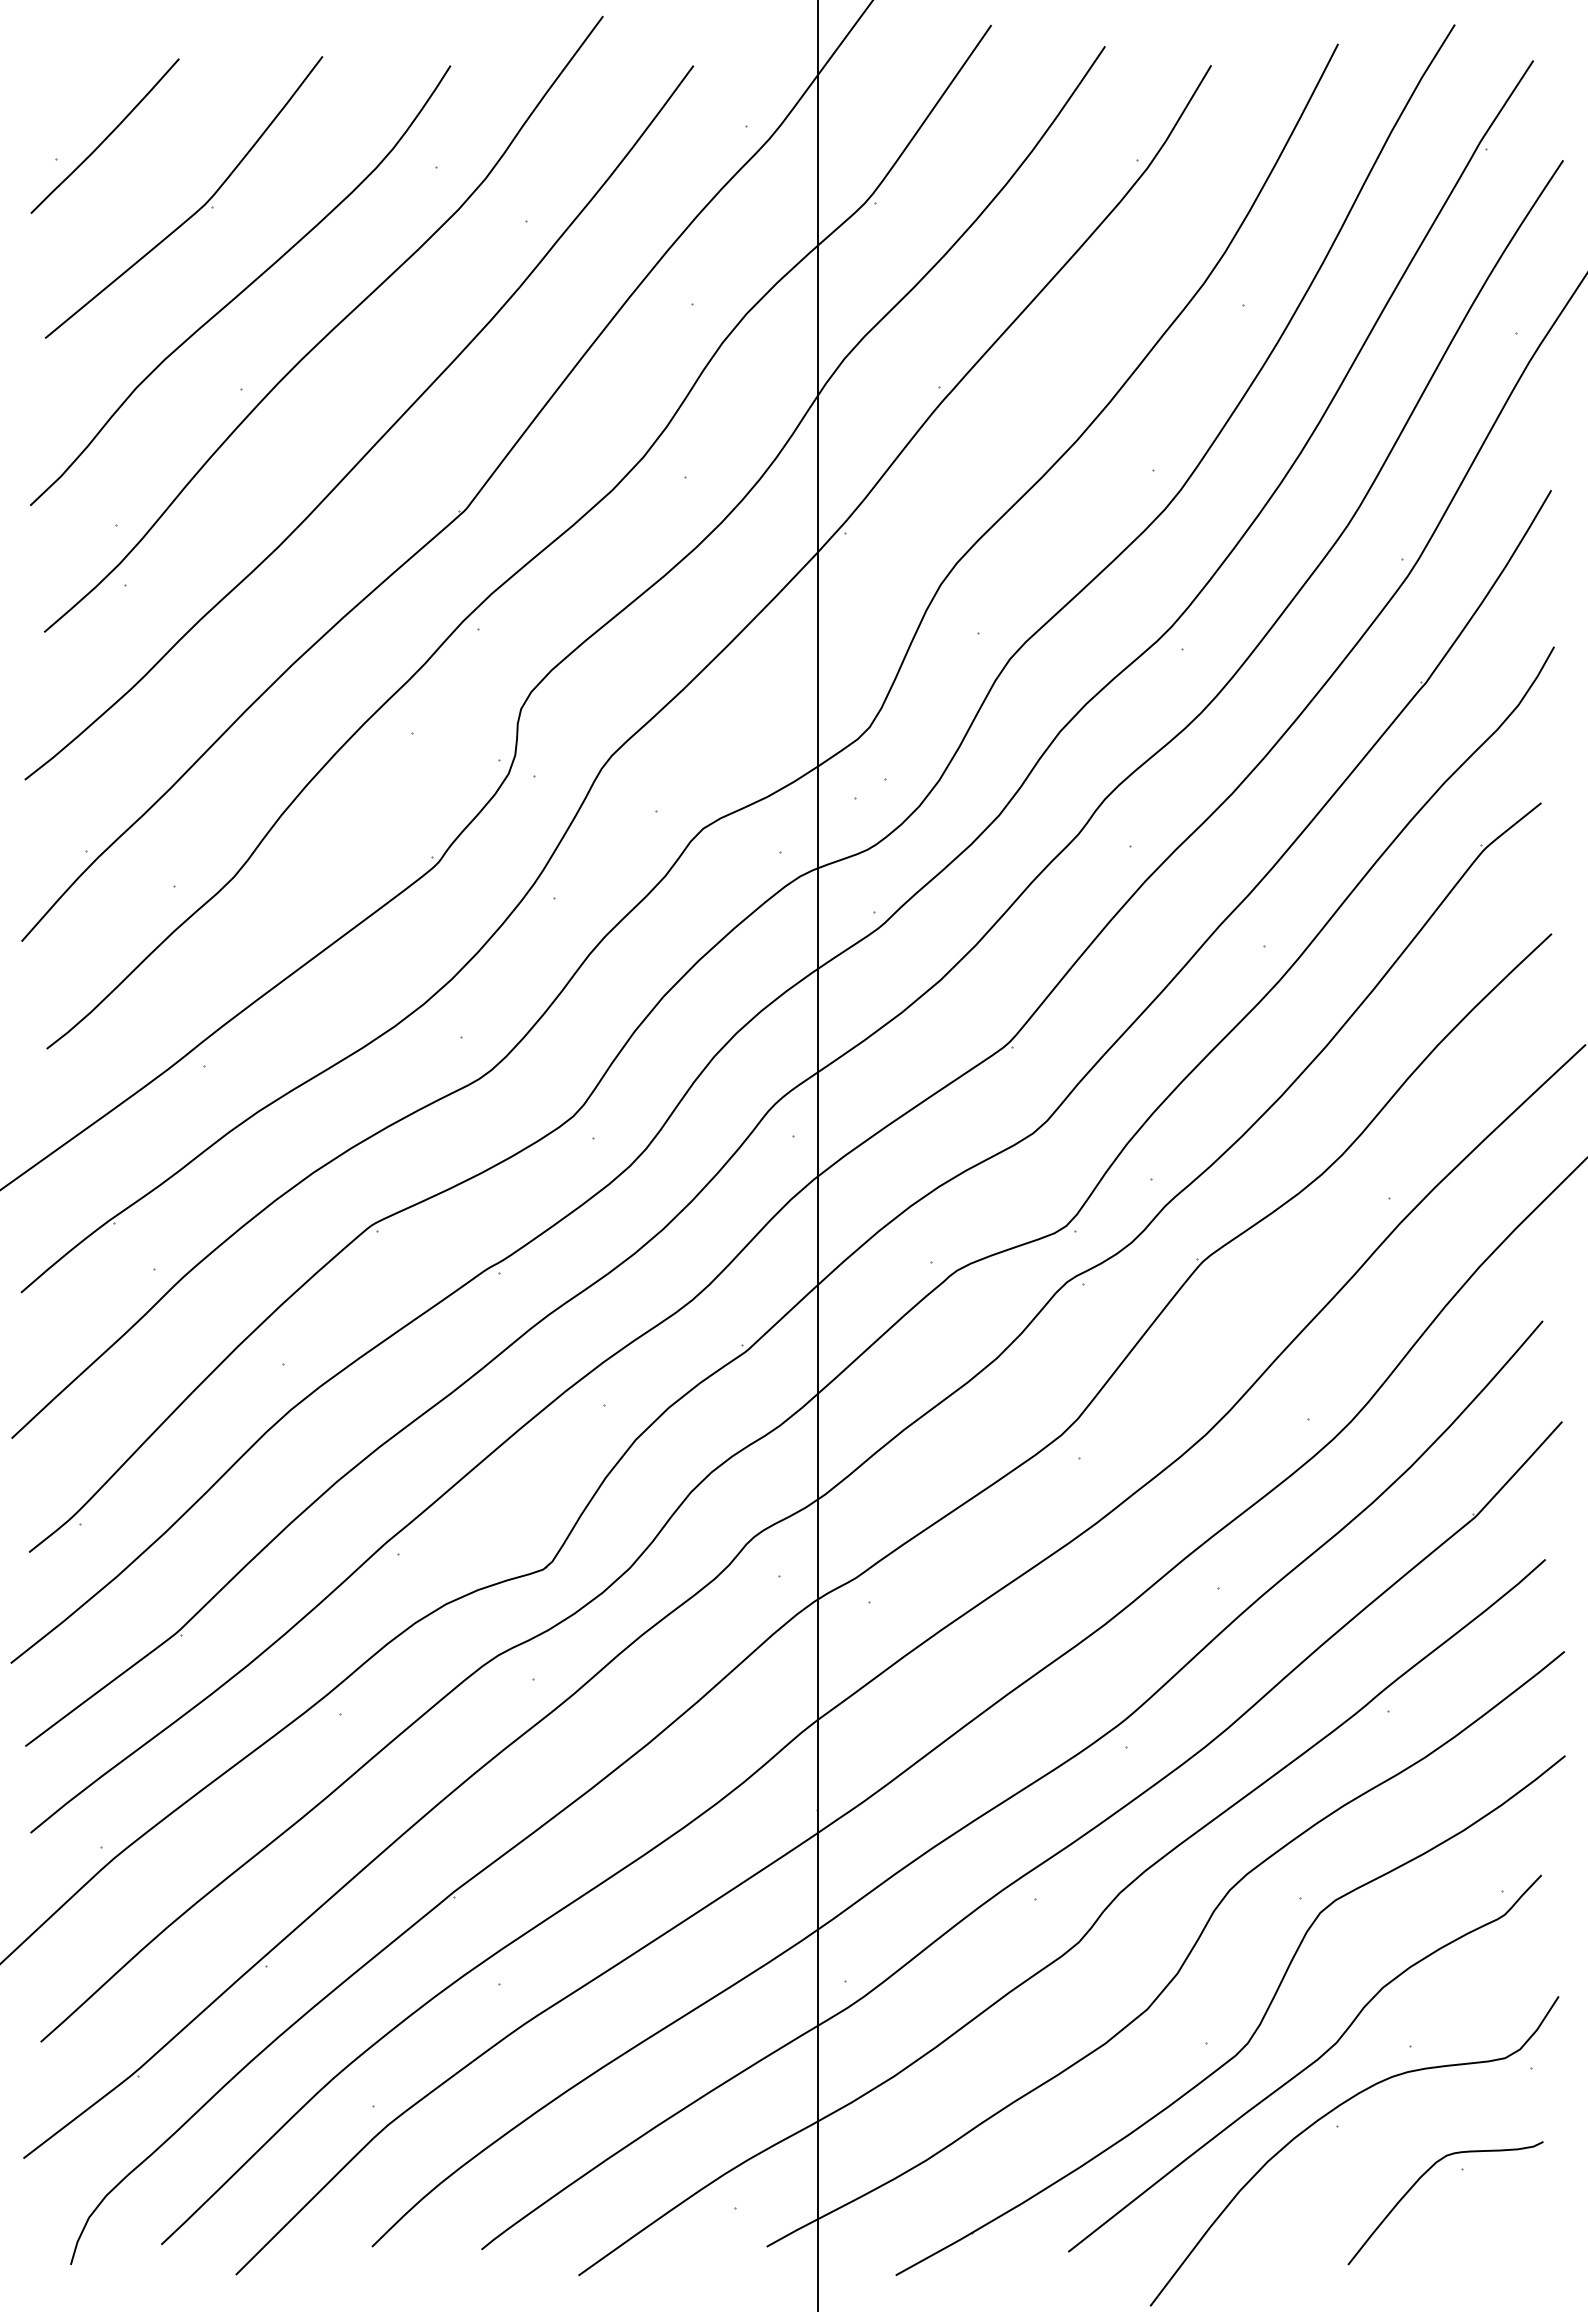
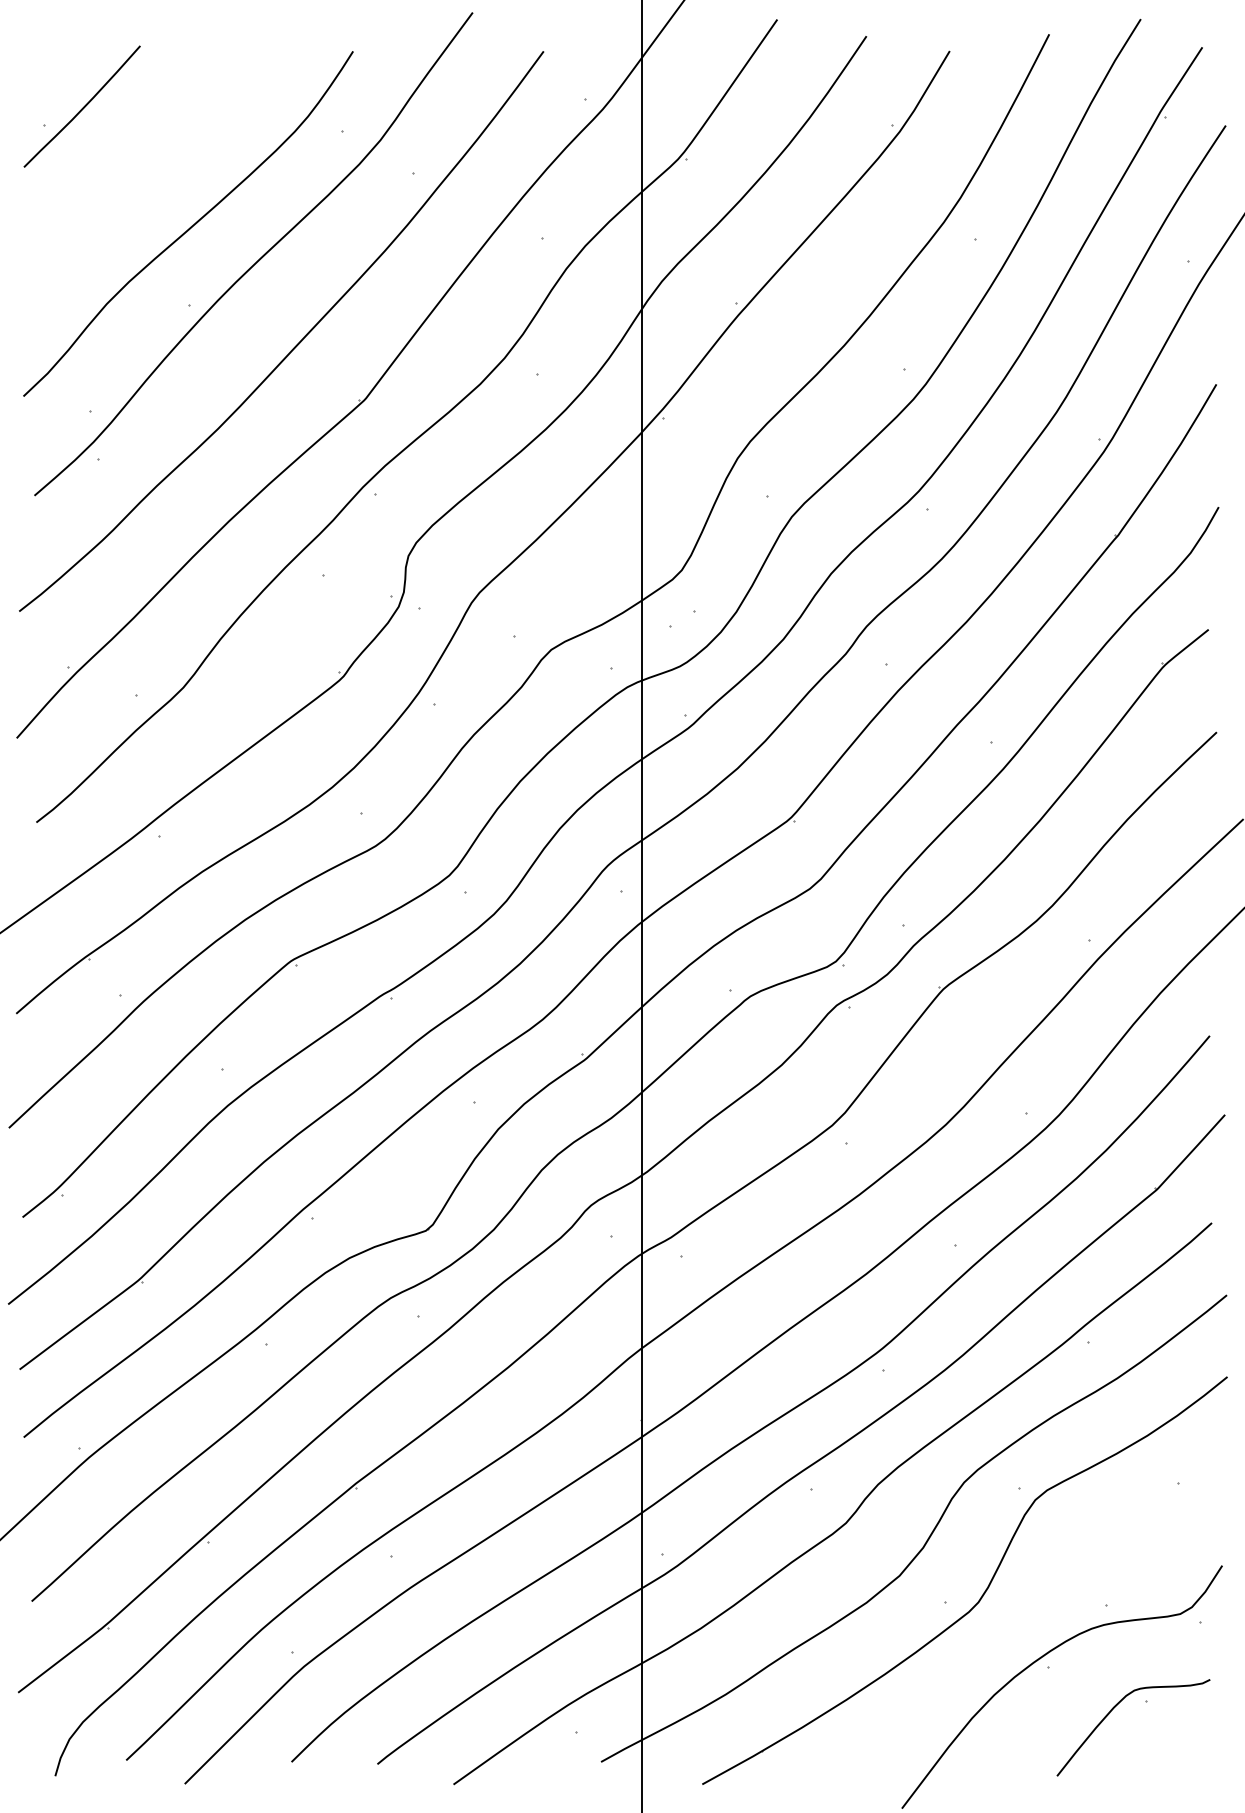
part: (195, 211) -> (153, 165), removed
curve: (1306, 2066) -> (1024, 1620), removed

